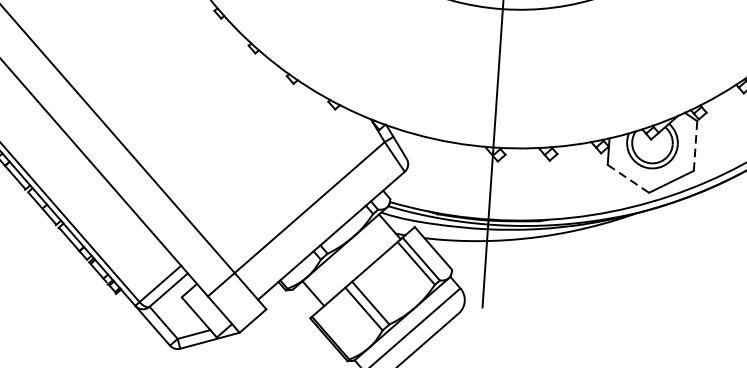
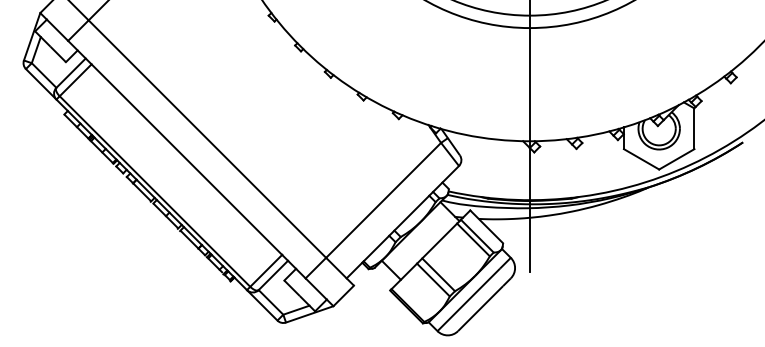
line: (695, 145) -> (694, 128), dashed -> solid
line: (629, 179) -> (642, 159), dashed -> solid

